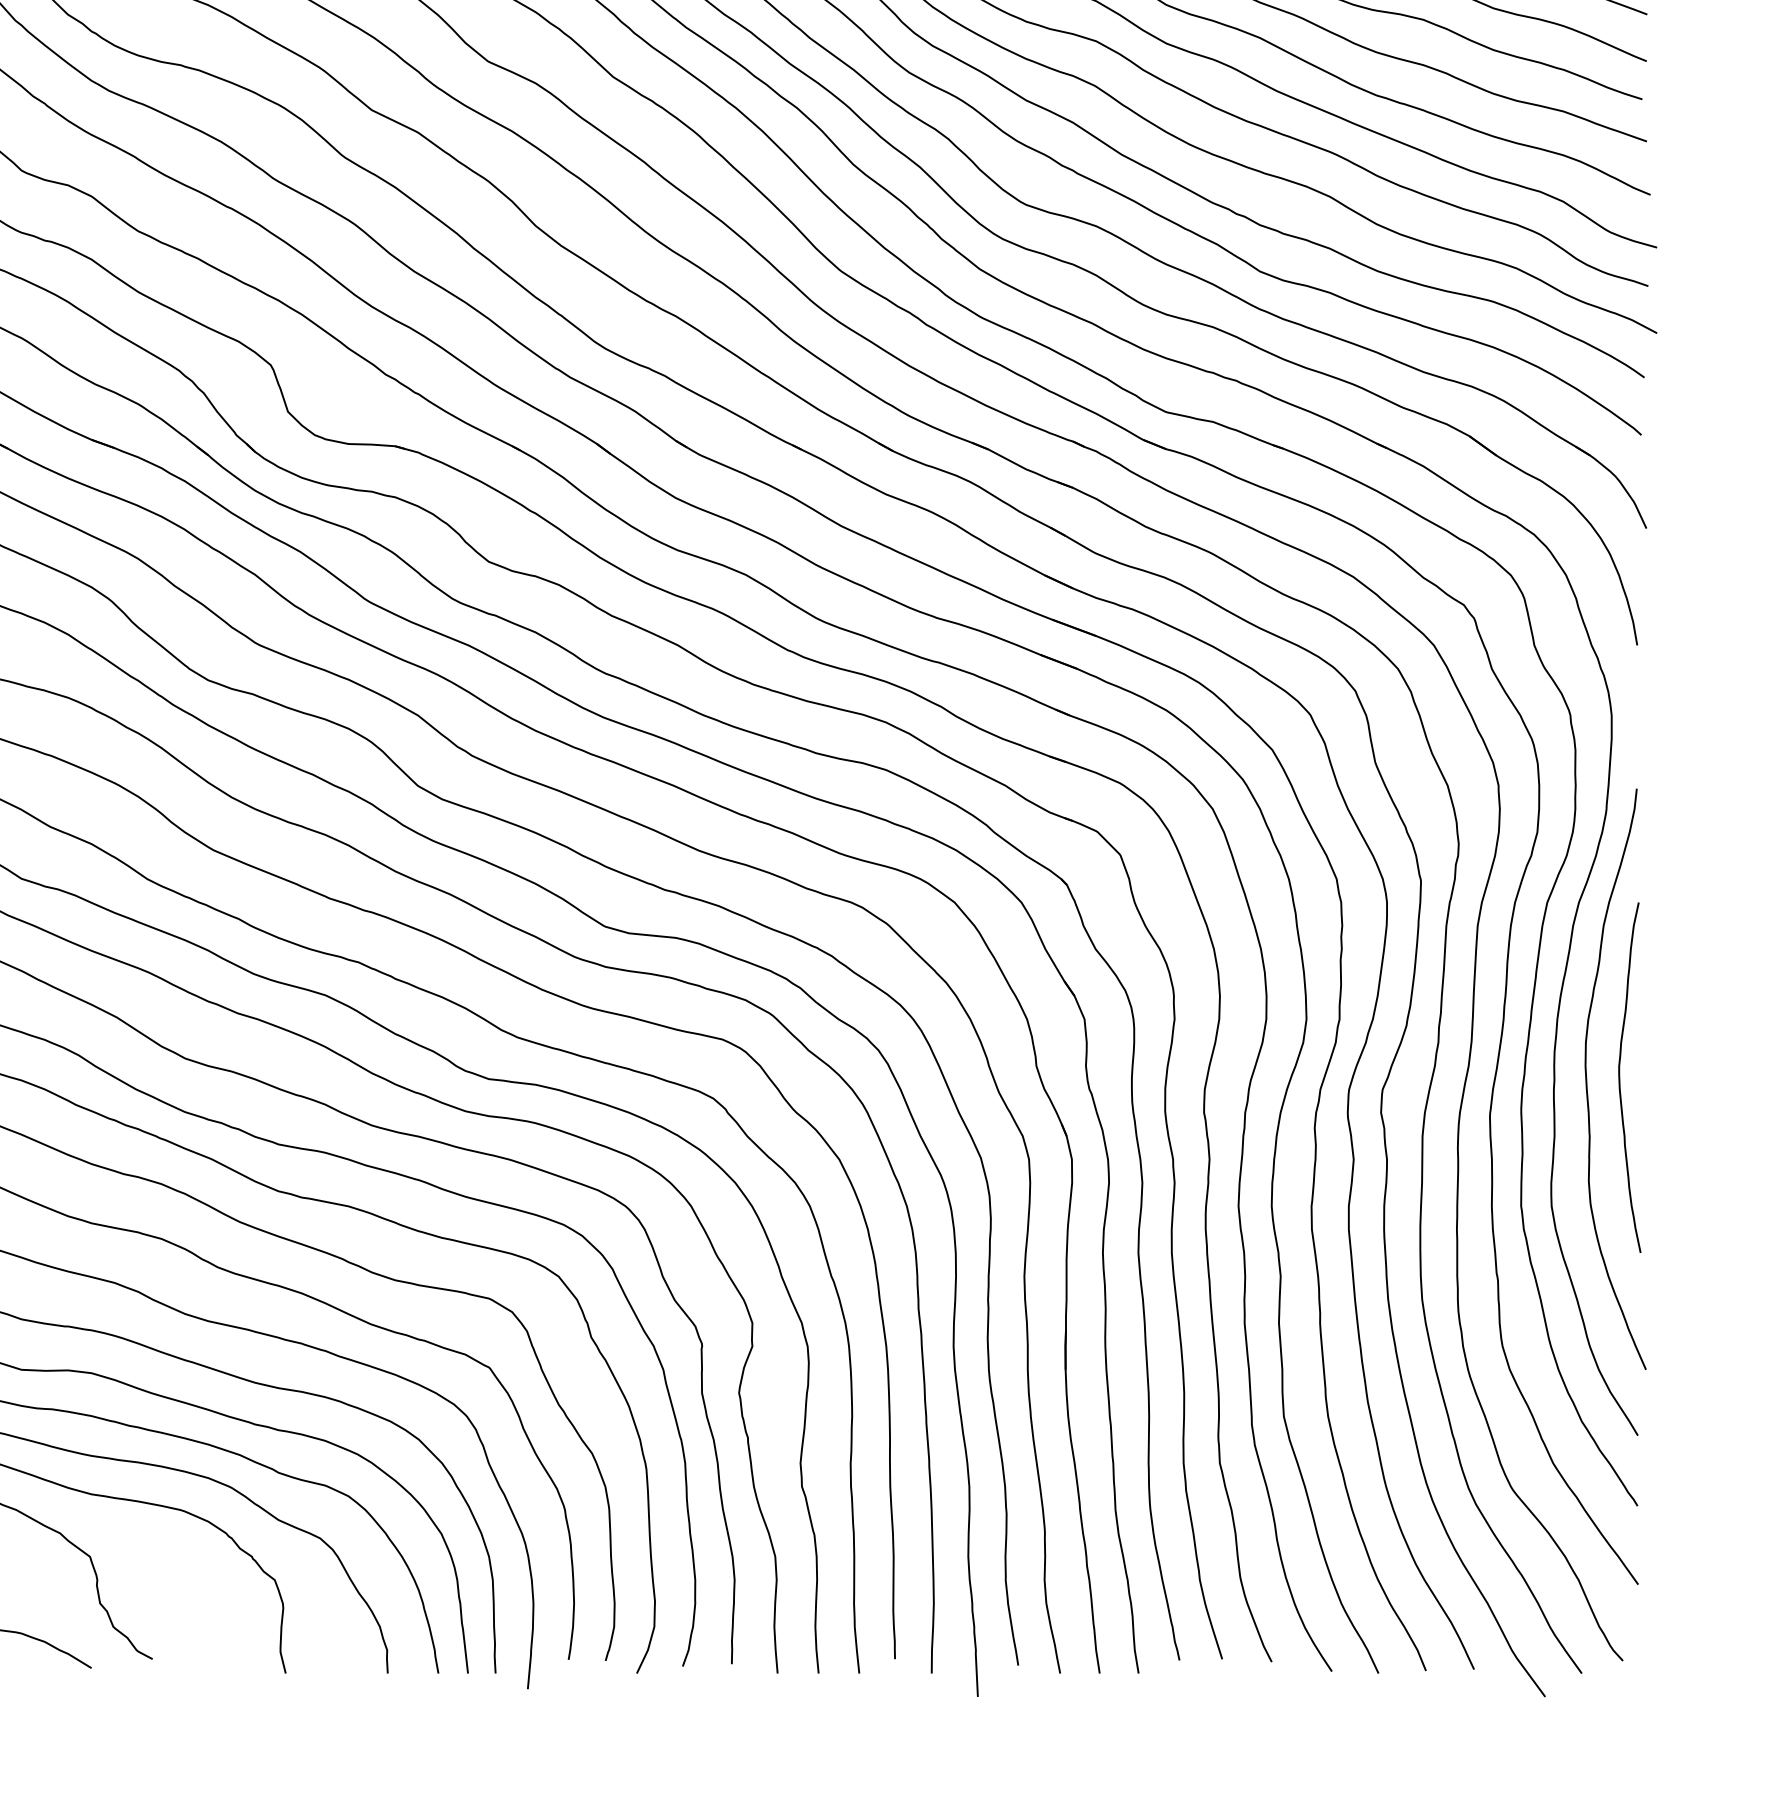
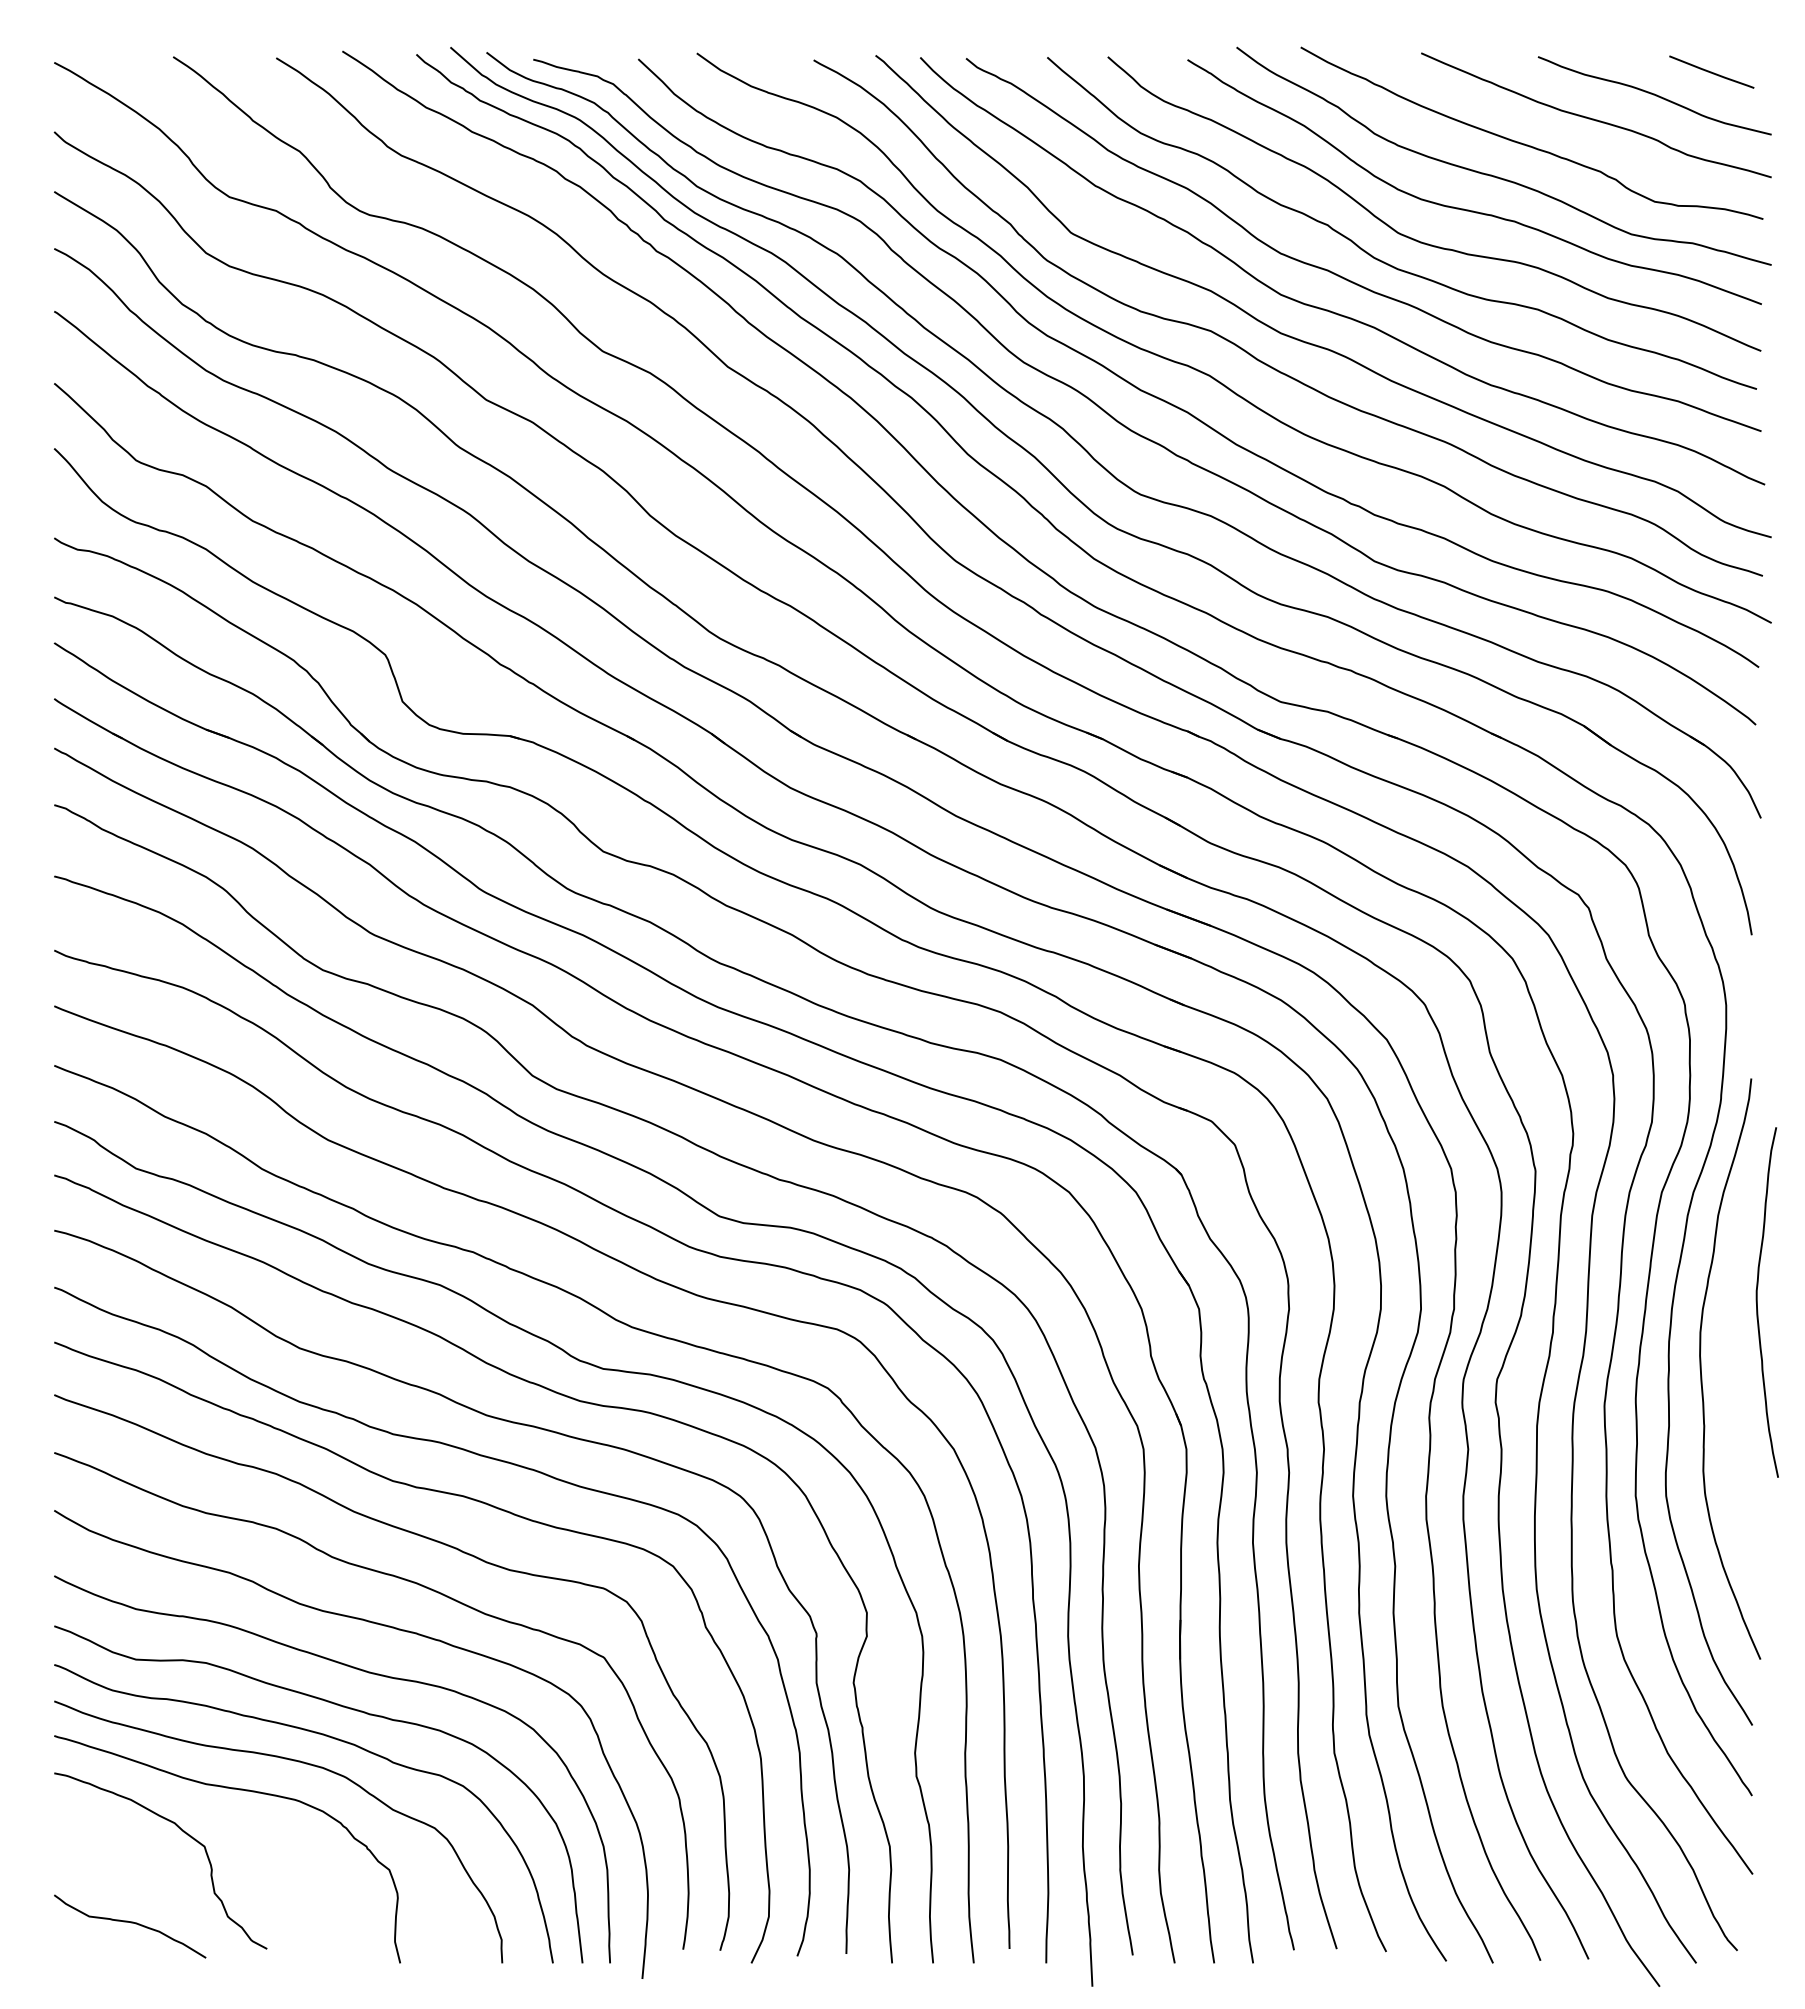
curve: (1619, 1077) -> (1757, 1302), moved

